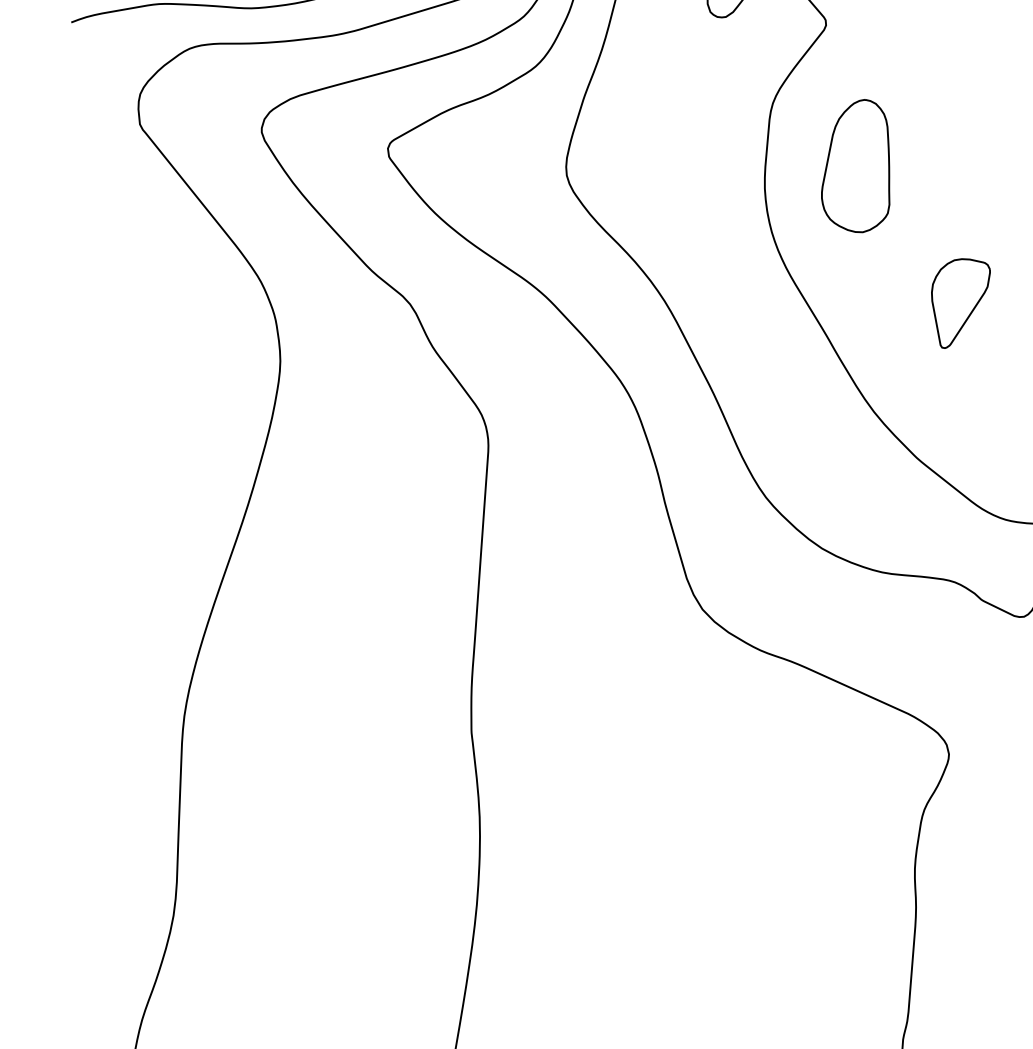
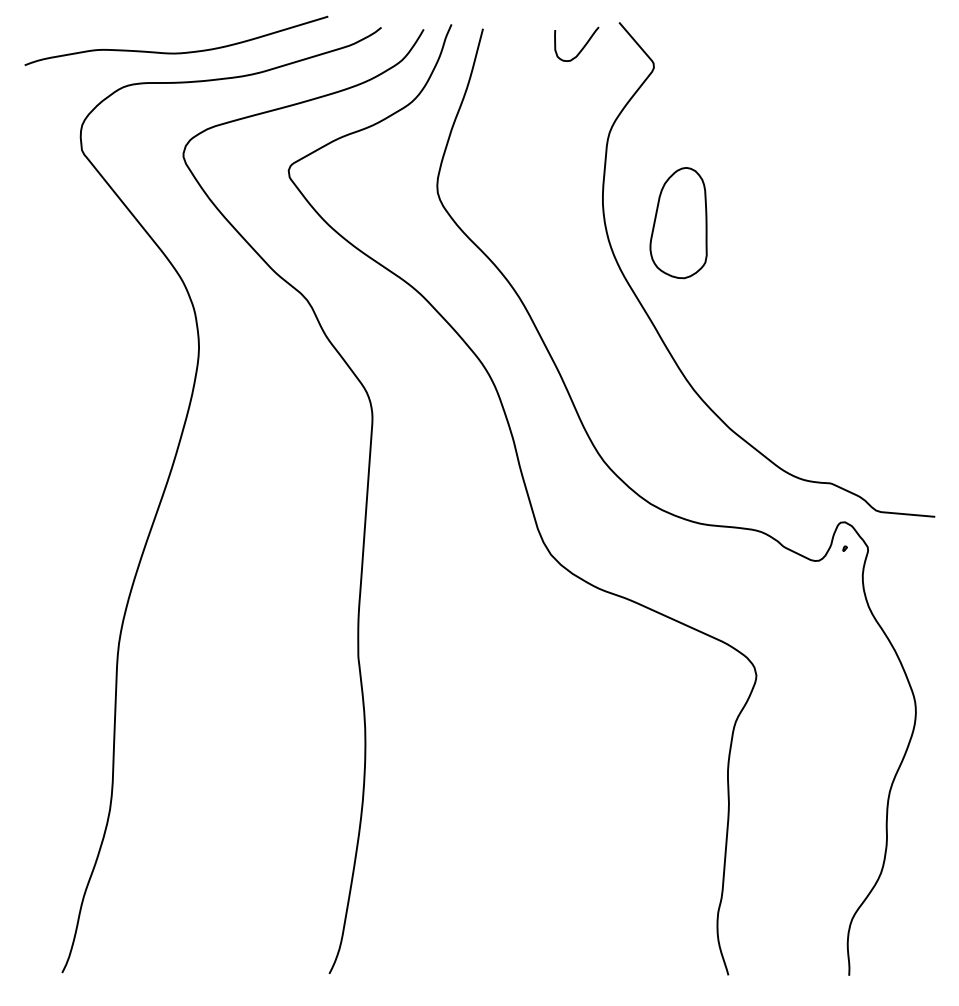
part: (855, 166) -> (678, 223), moved
part: (961, 303) -> (766, 299), removed

